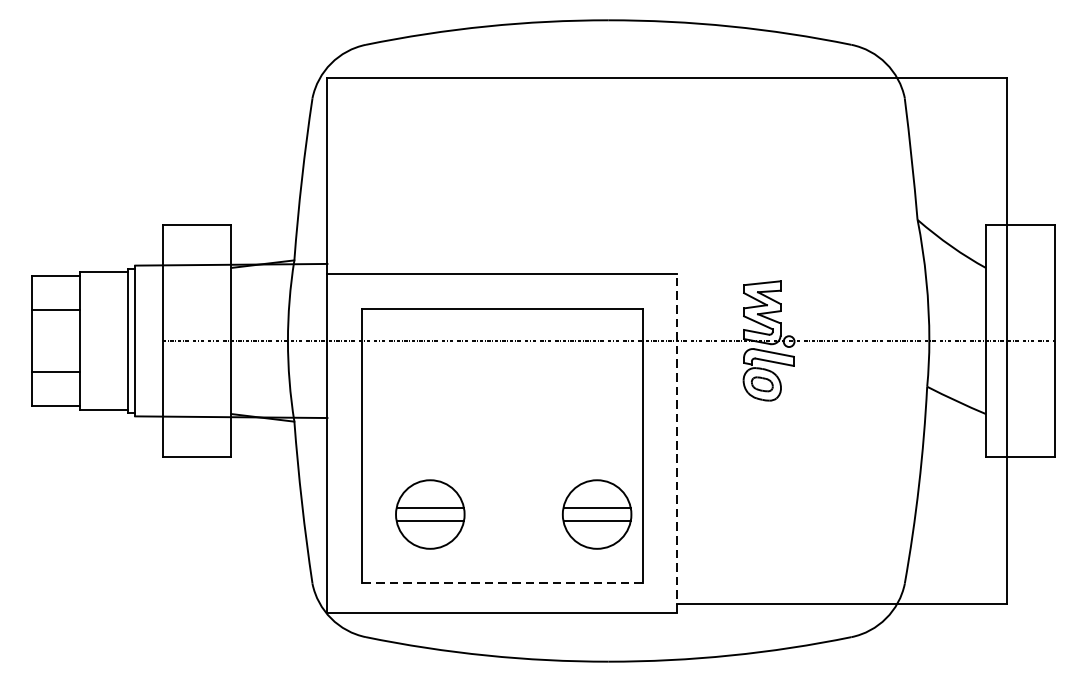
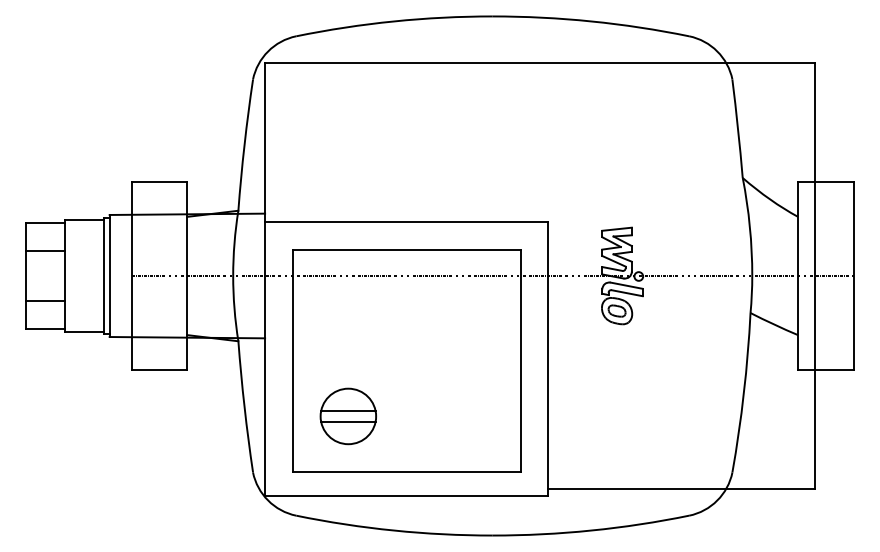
line: (677, 442) -> (548, 358), dashed -> solid
part: (596, 514) -> (482, 416), removed
line: (502, 582) -> (406, 471), dashed -> solid

